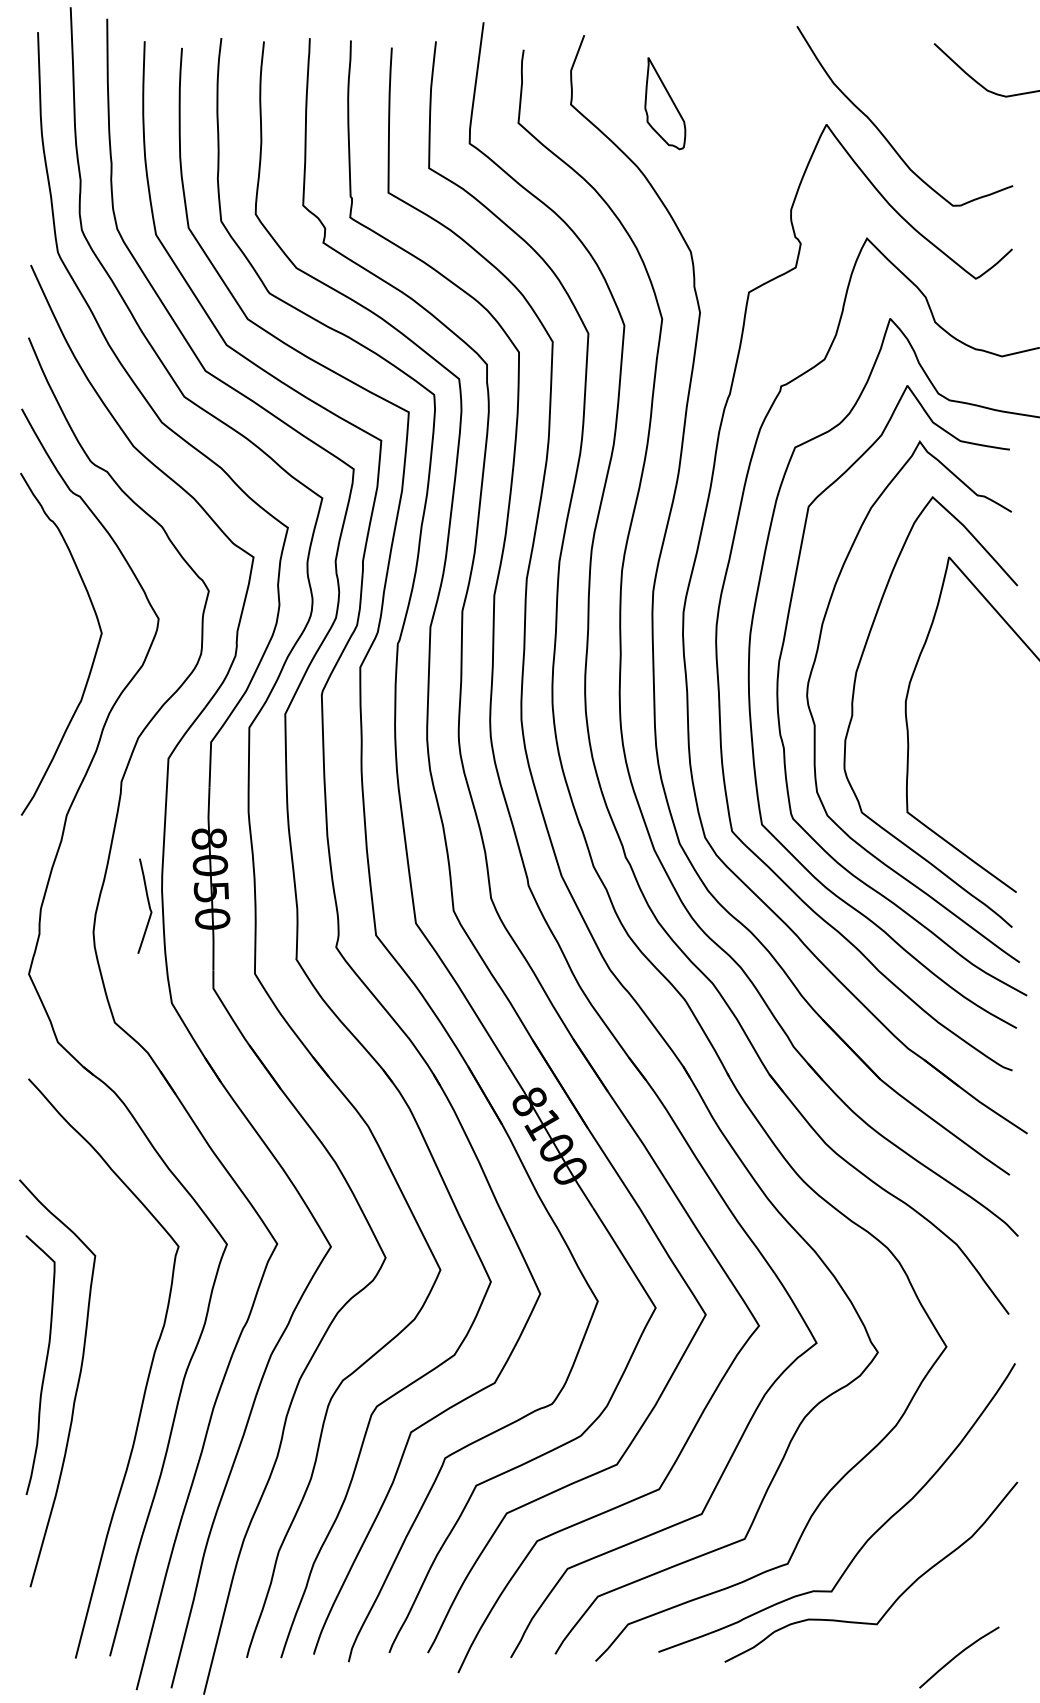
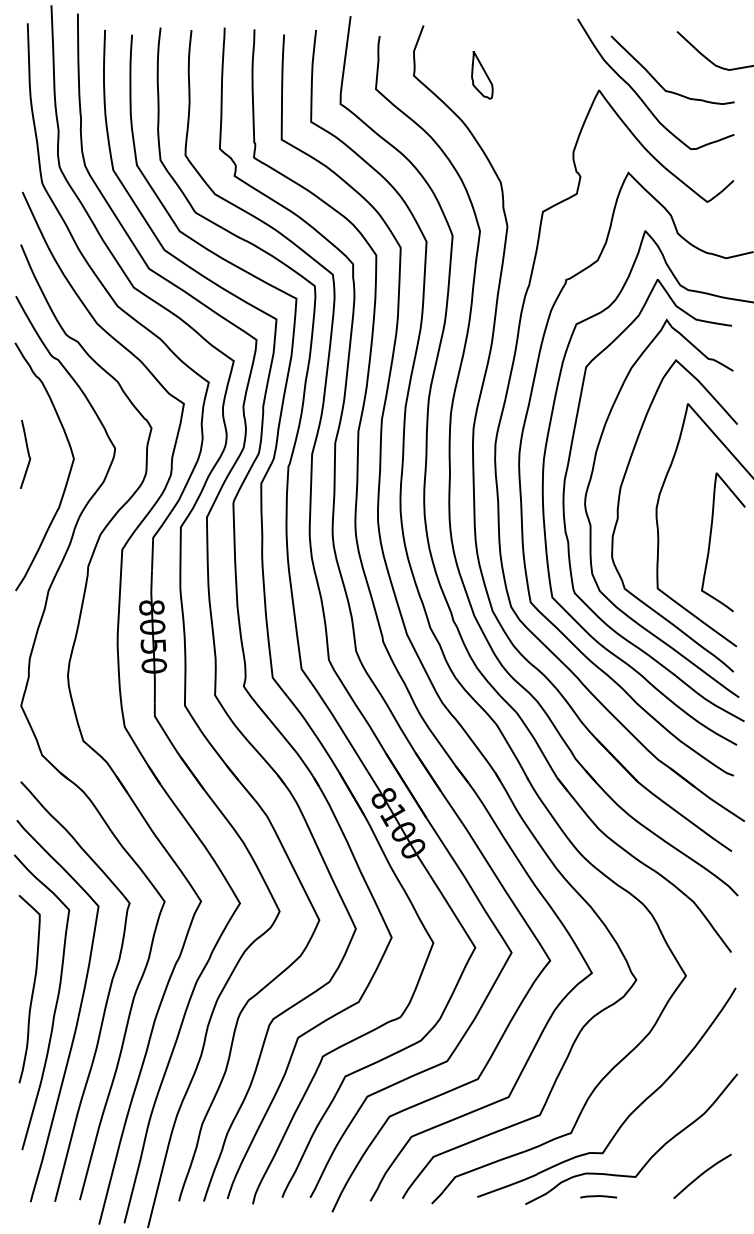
part: (665, 103) -> (482, 74), size x0.71
curve: (909, 114) -> (659, 82), added
curve: (980, 747) -> (710, 541), added
curve: (148, 905) -> (28, 453), moved
curve: (107, 1400) -> (78, 1014), added
line: (825, 1651) -> (598, 1196), added
curve: (958, 1655) -> (701, 1174), moved

